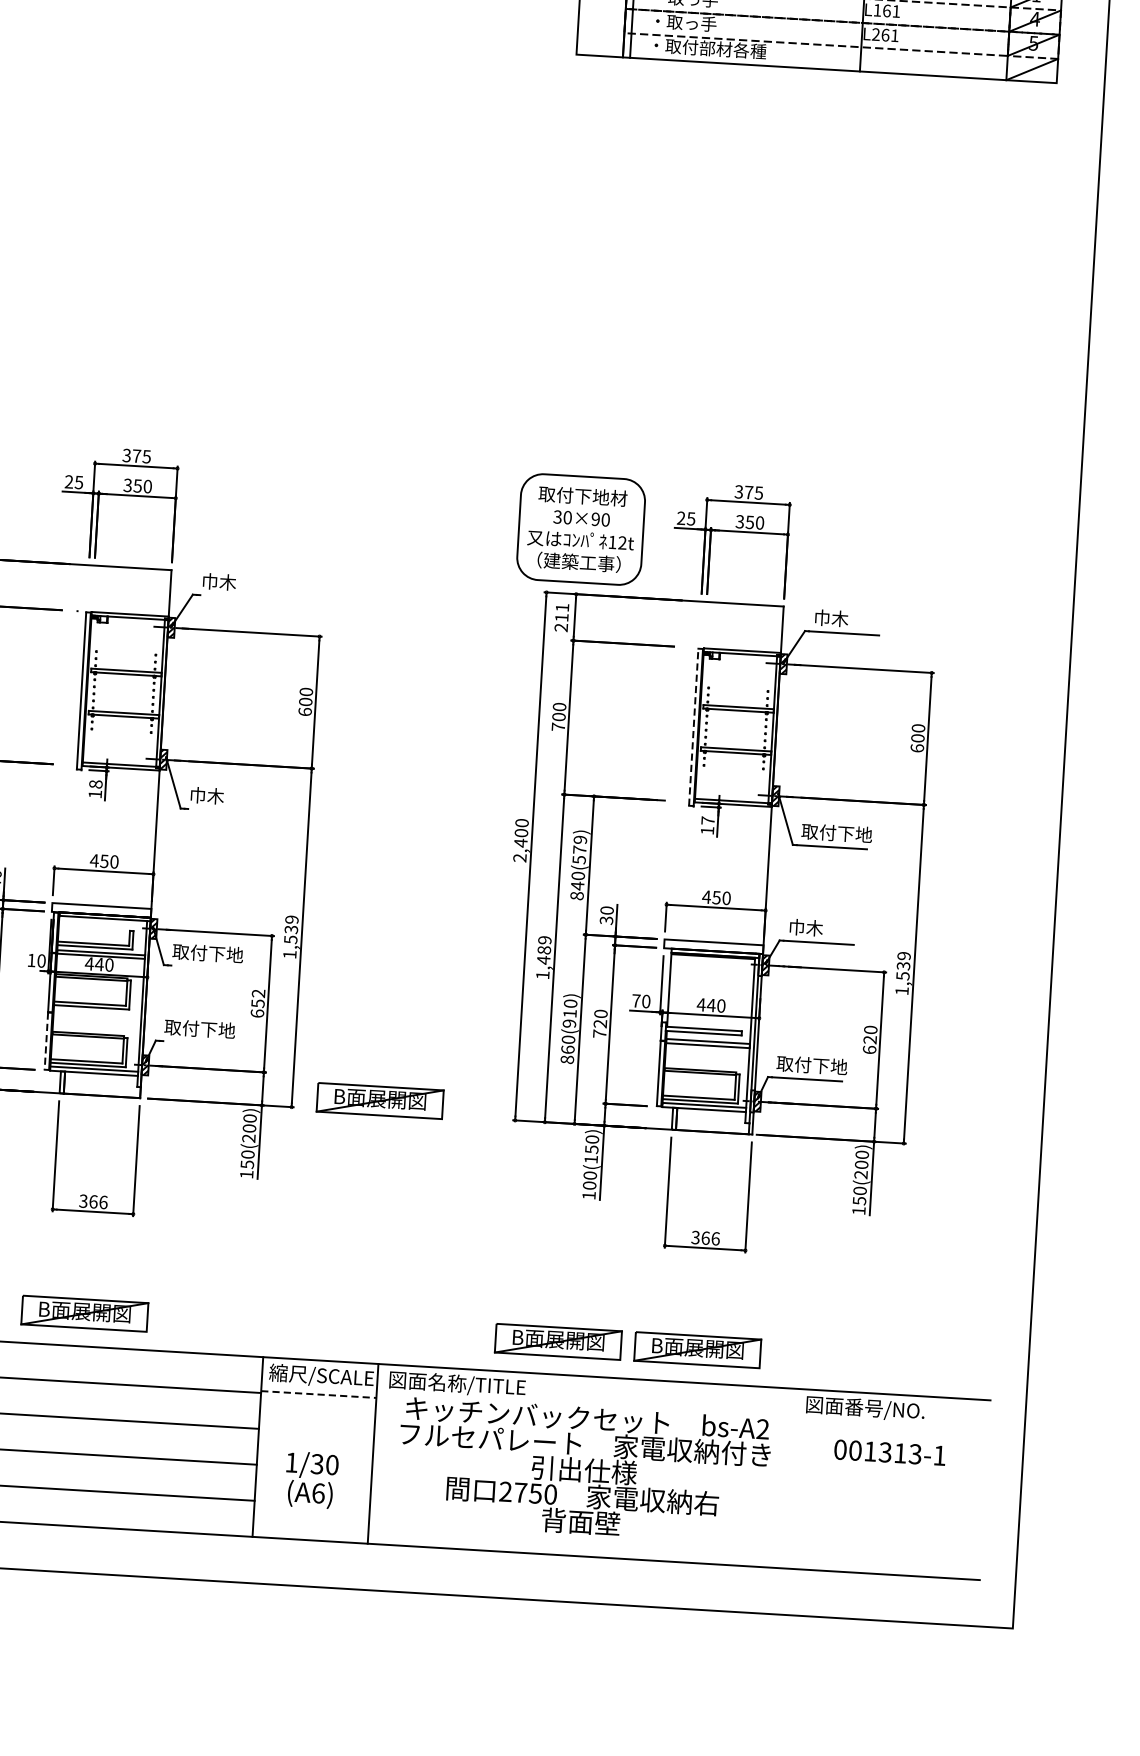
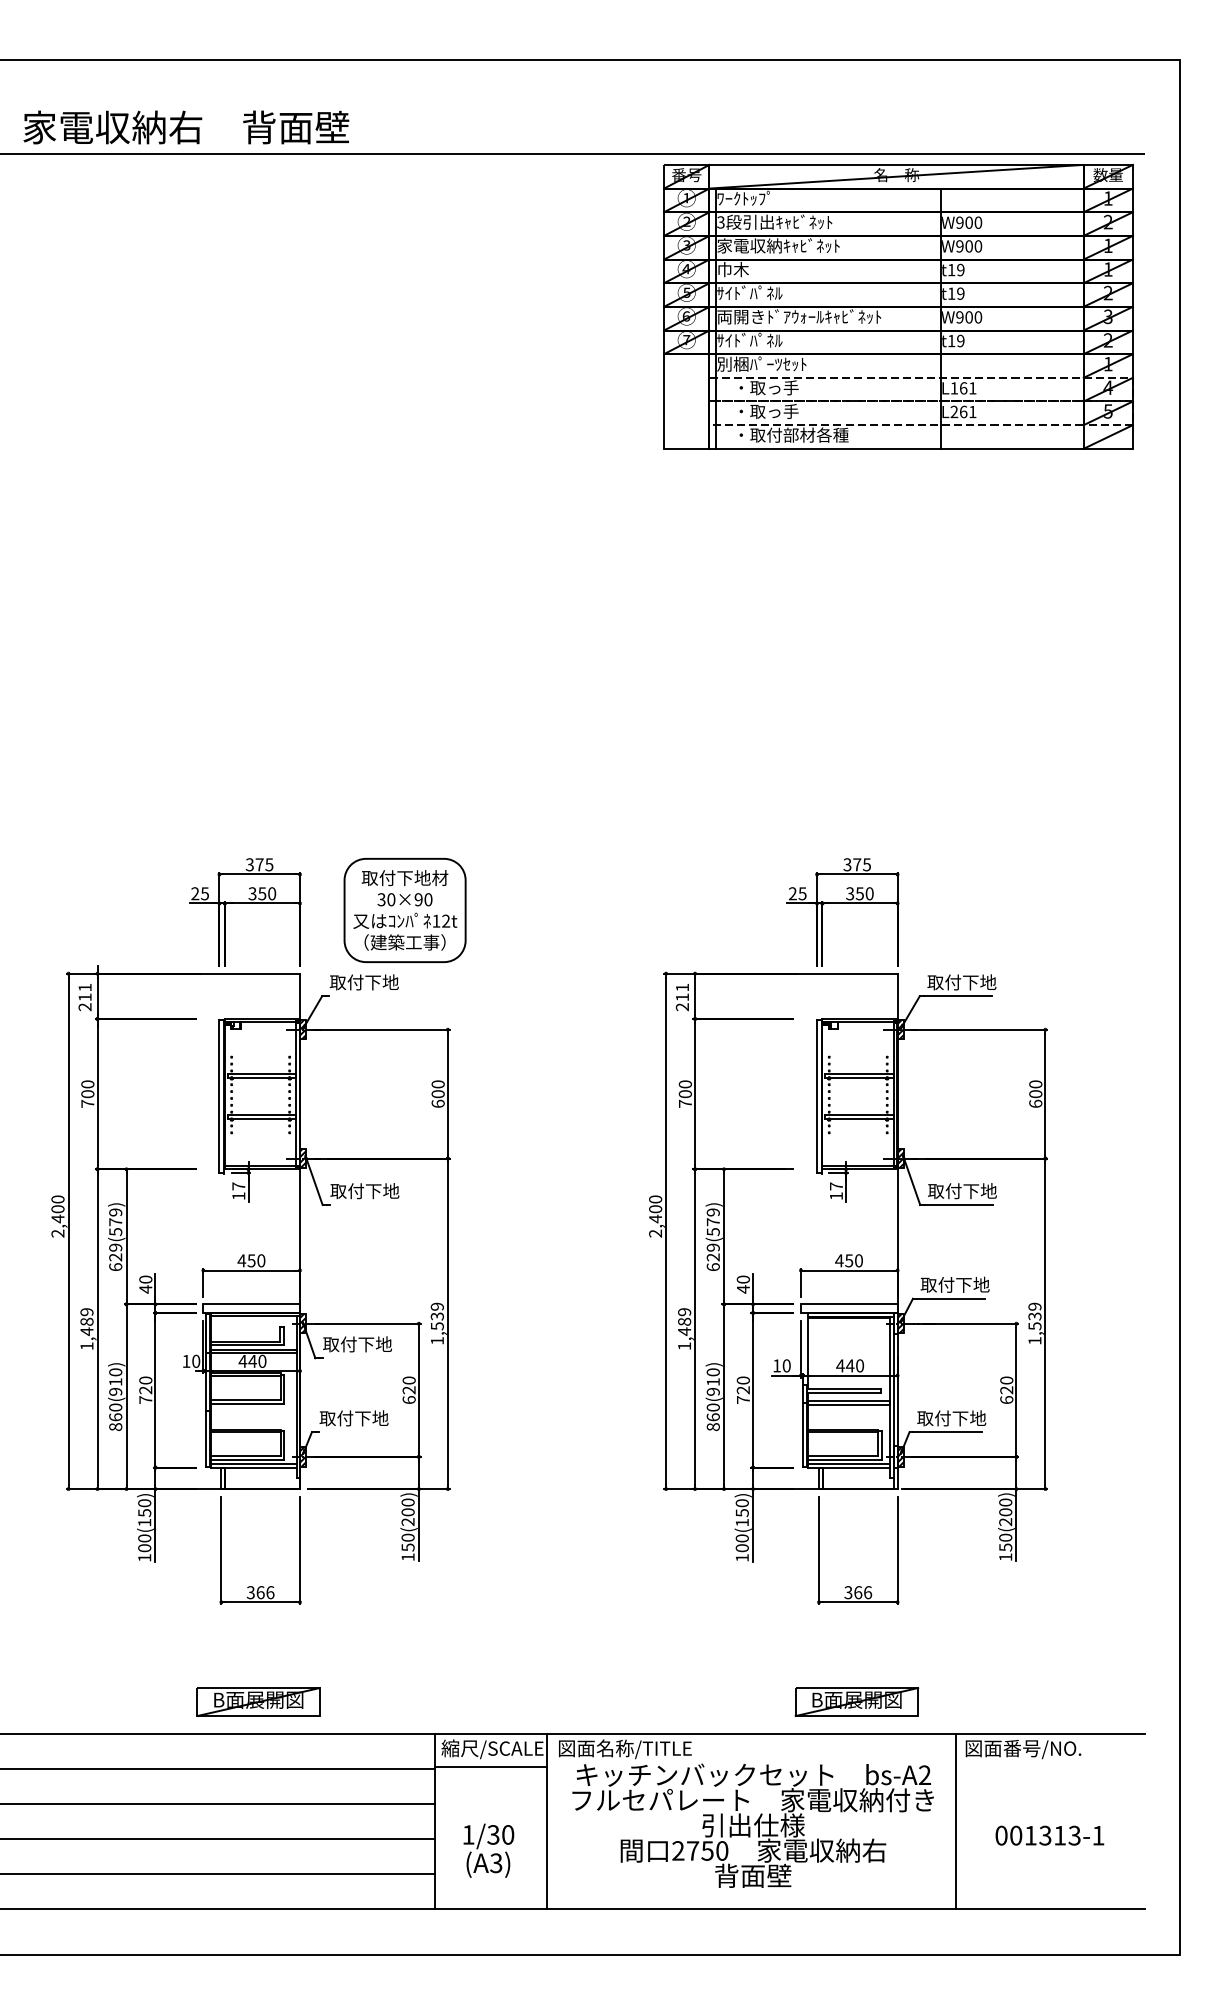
part: (580, 529) -> (404, 910), moved
text: (236, 583) -> (363, 982), 巾木 -> 取付下地
text: (848, 619) -> (961, 982), 巾木 -> 取付下地
line: (694, 727) -> (817, 1096), dashed -> solid
text: (95, 784) -> (238, 1186), 18 -> 17
text: (224, 797) -> (364, 1191), 巾木 -> 取付下地
text: (576, 886) -> (712, 1257), 840(579) -> 629(579)
text: (605, 920) -> (742, 1289), 30 -> 40
text: (823, 928) -> (954, 1284), 巾木 -> 取付下地
text: (257, 998) -> (408, 1385), 652 -> 620
text: (635, 1000) -> (776, 1365), 70 -> 10
line: (46, 1041) -> (205, 1439), dashed -> solid
part: (380, 1100) -> (533, 1477), removed
part: (558, 1341) -> (720, 1701), removed
line: (319, 1395) -> (491, 1767), dashed -> solid
text: (889, 1452) -> (1049, 1835), moved
line: (791, 1478) -> (955, 1821), added
text: (318, 1493) -> (496, 1863), (A6) -> (A3)

